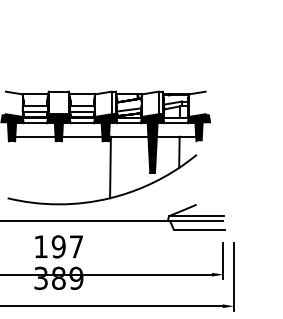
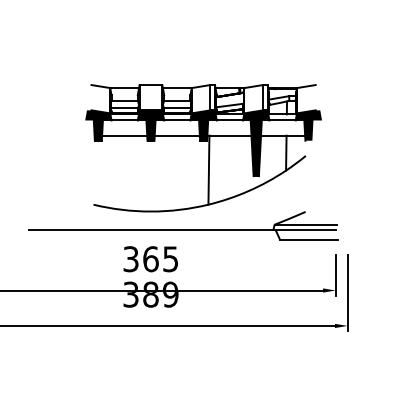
text: (58, 247) -> (150, 259), 197 -> 365

